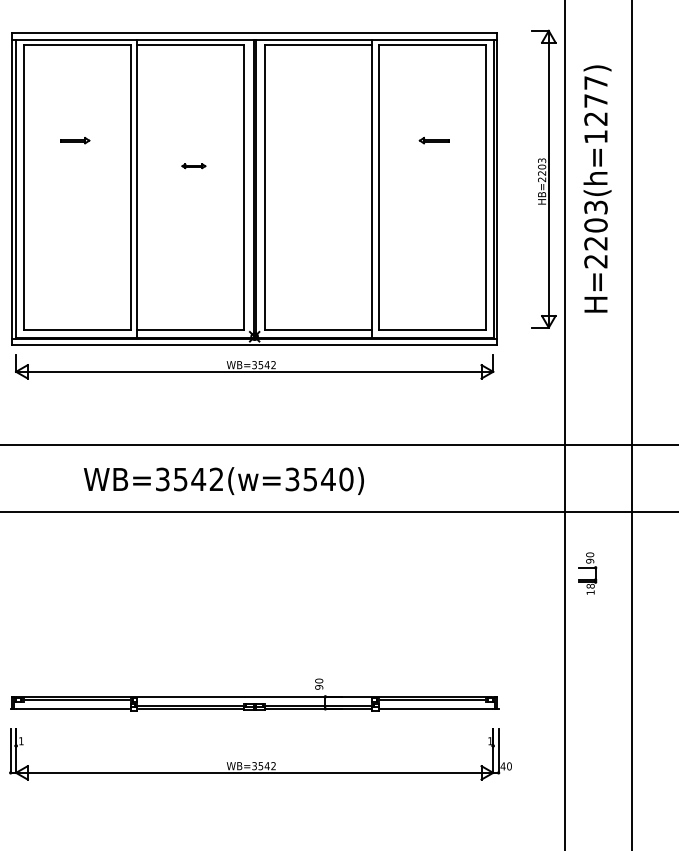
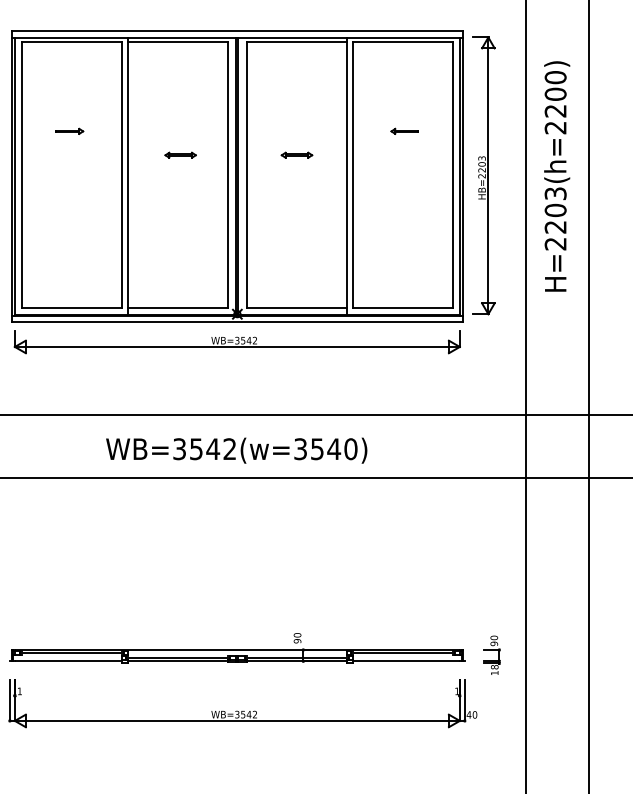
text: (595, 109) -> (555, 102), H=2203(h=1277) -> H=2203(h=2200)
part: (193, 165) -> (180, 154), size x1.43
part: (318, 165) -> (296, 154), added
part: (543, 178) -> (483, 175), moved
text: (223, 480) -> (236, 450), moved
part: (587, 573) -> (491, 655), moved

